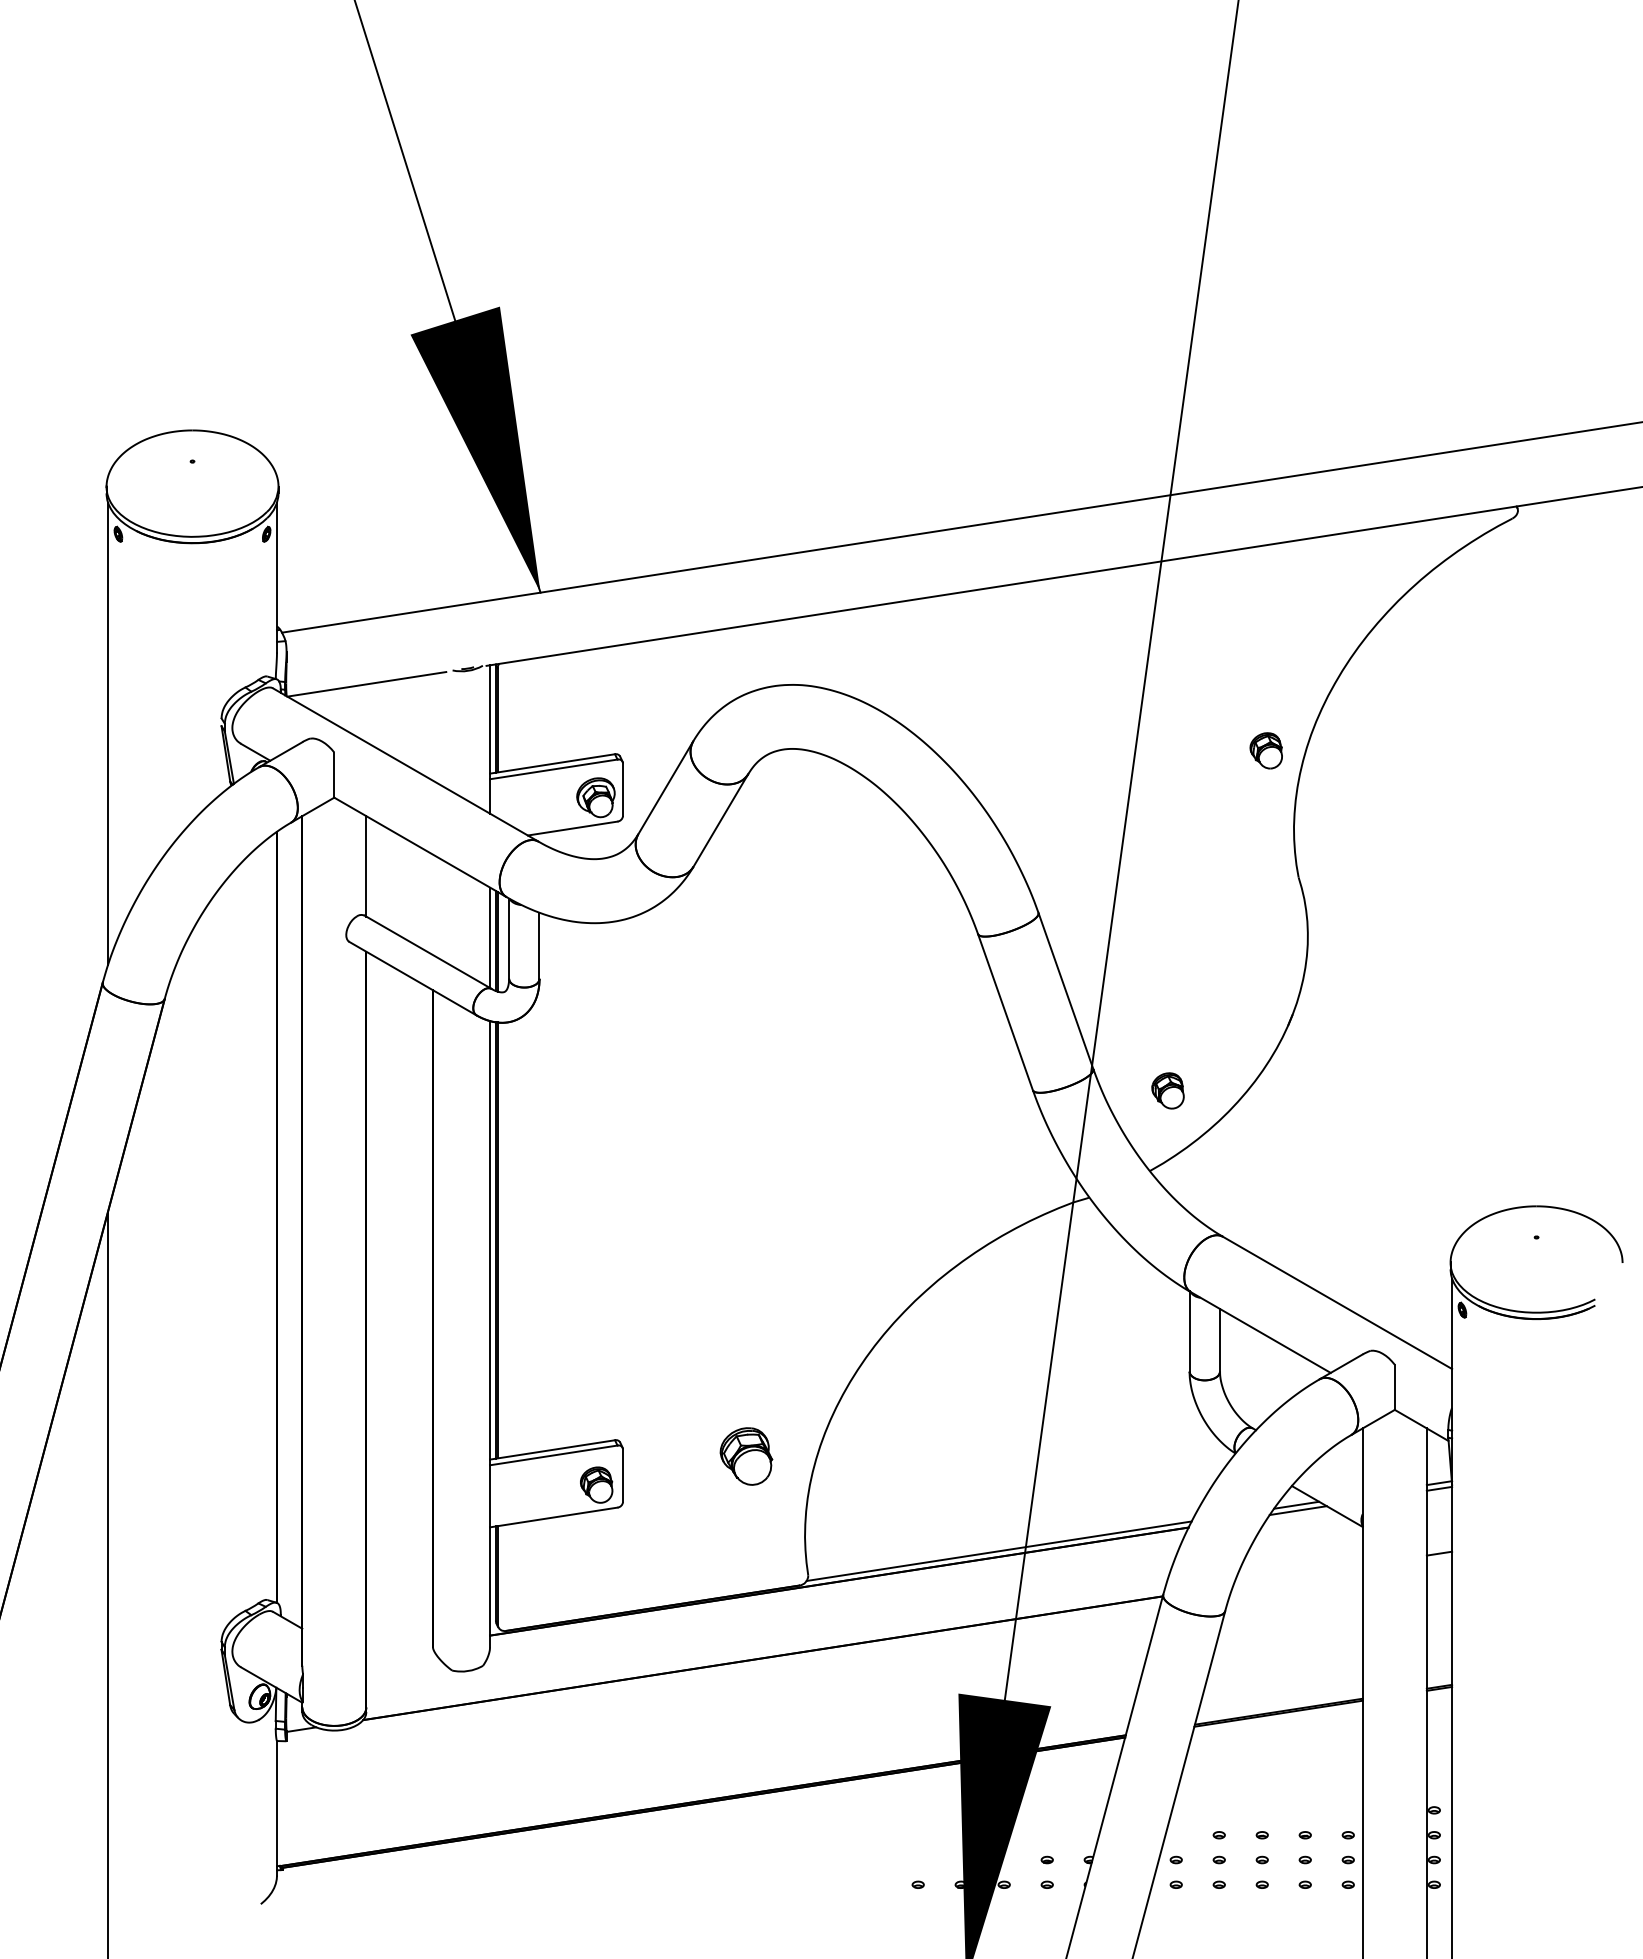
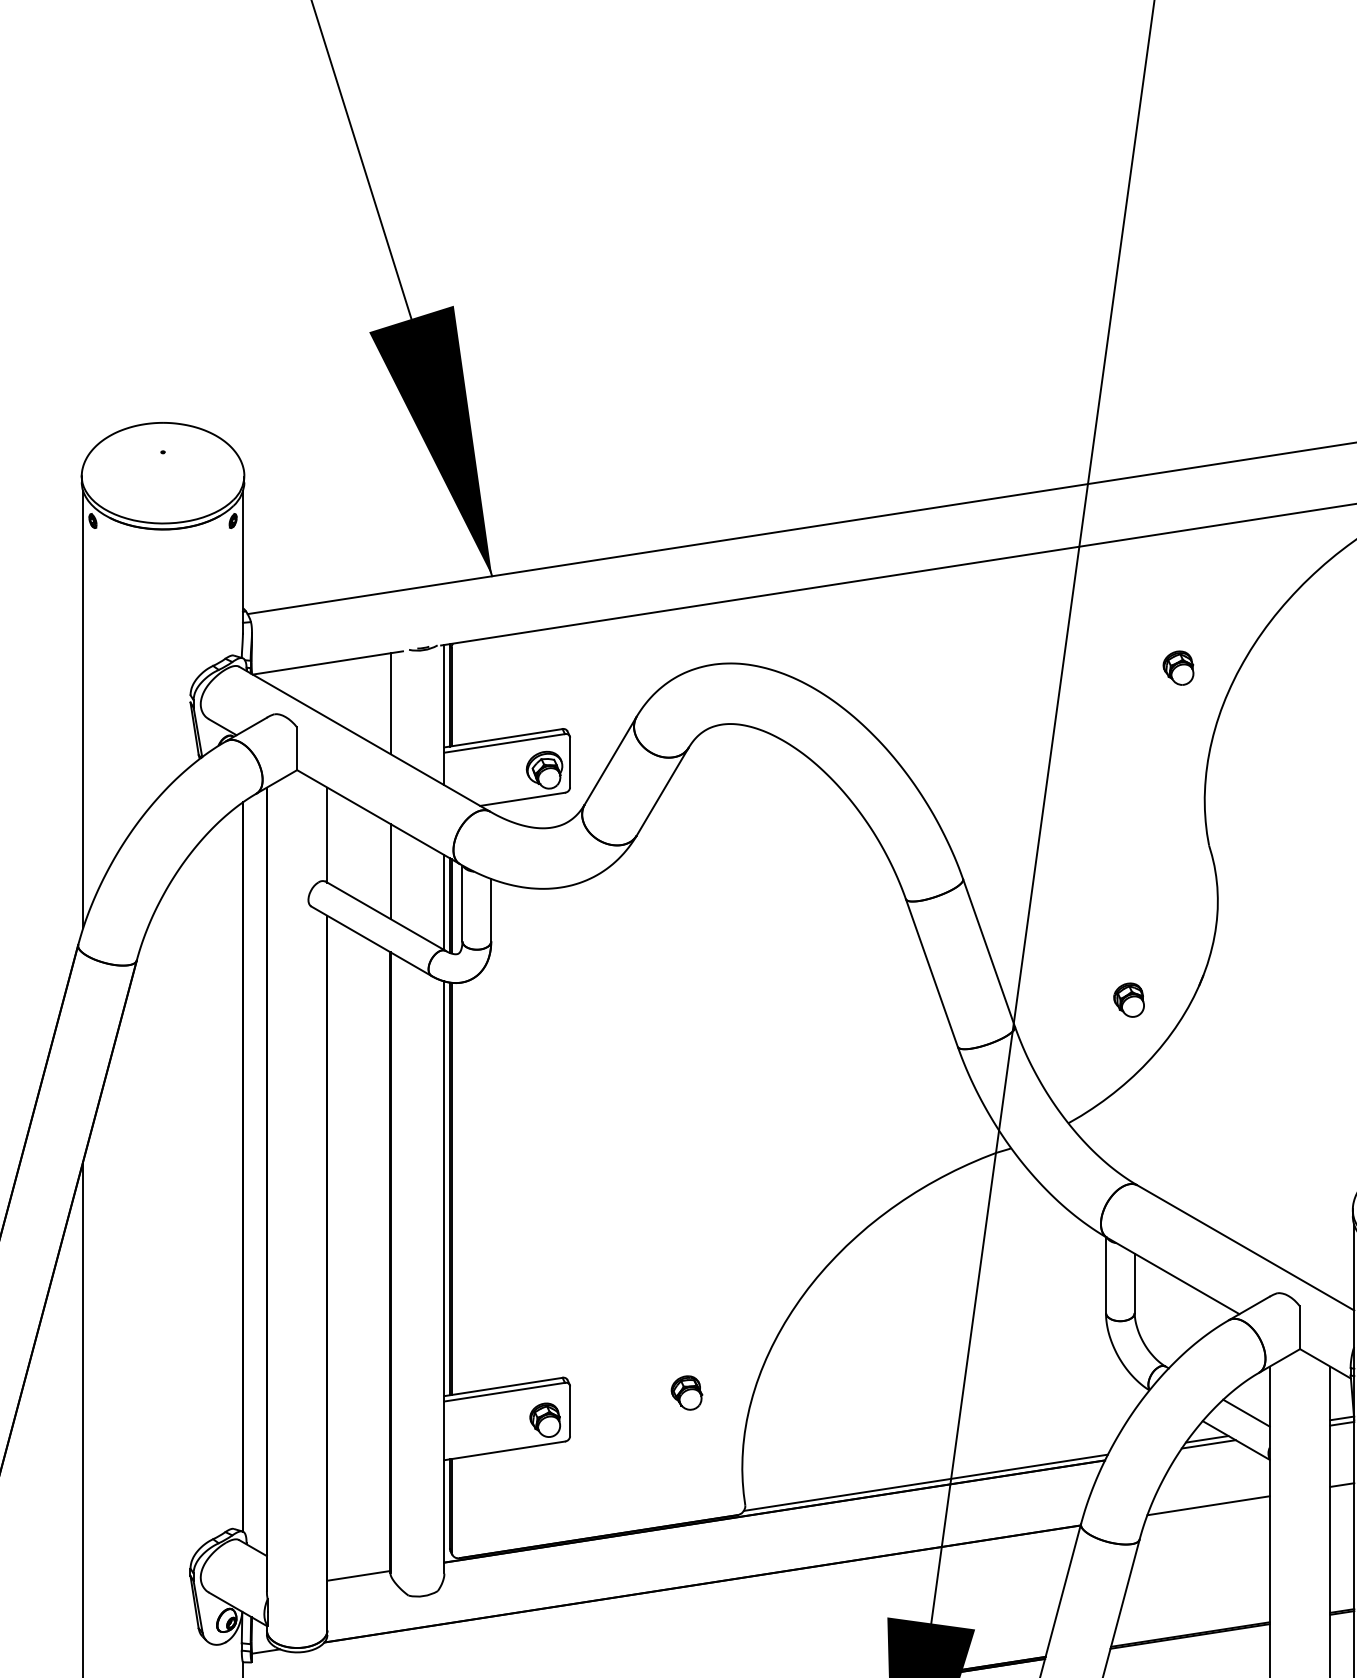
line: (433, 727) -> (390, 703), added
part: (1265, 750) -> (1177, 667), moved
line: (433, 904) -> (390, 871), added
part: (1167, 1090) -> (1128, 999), moved
part: (746, 1455) -> (686, 1392), size x0.62
line: (1337, 1477) -> (1245, 1413), added
line: (1297, 1575) -> (1208, 1505), added
line: (399, 1649) -> (358, 1575), added

